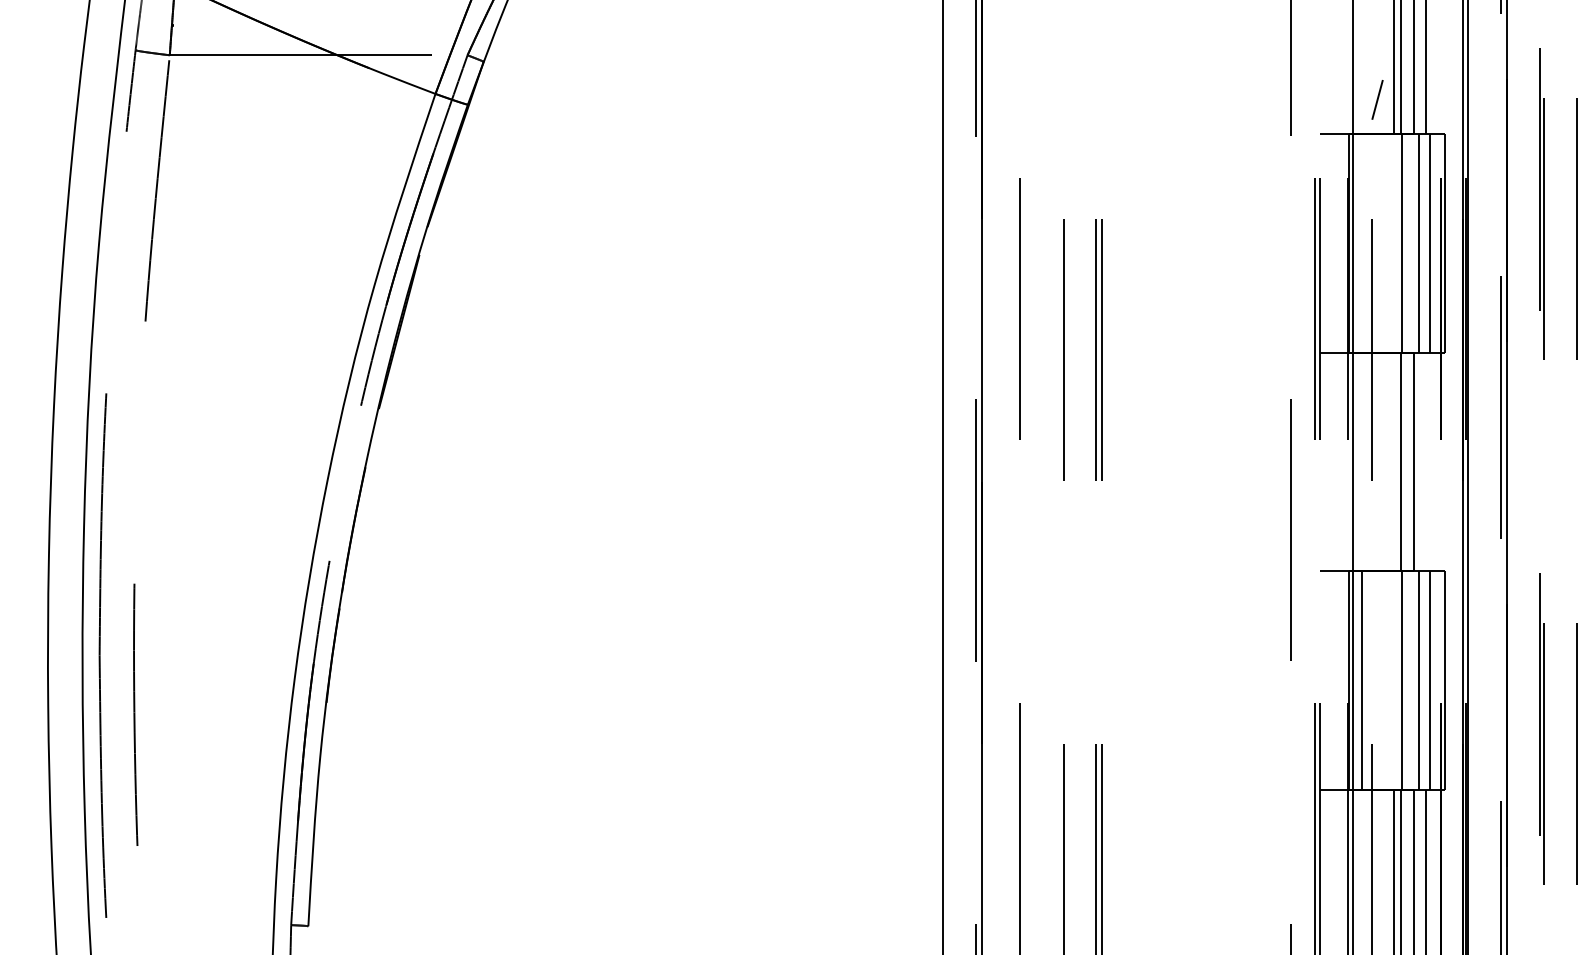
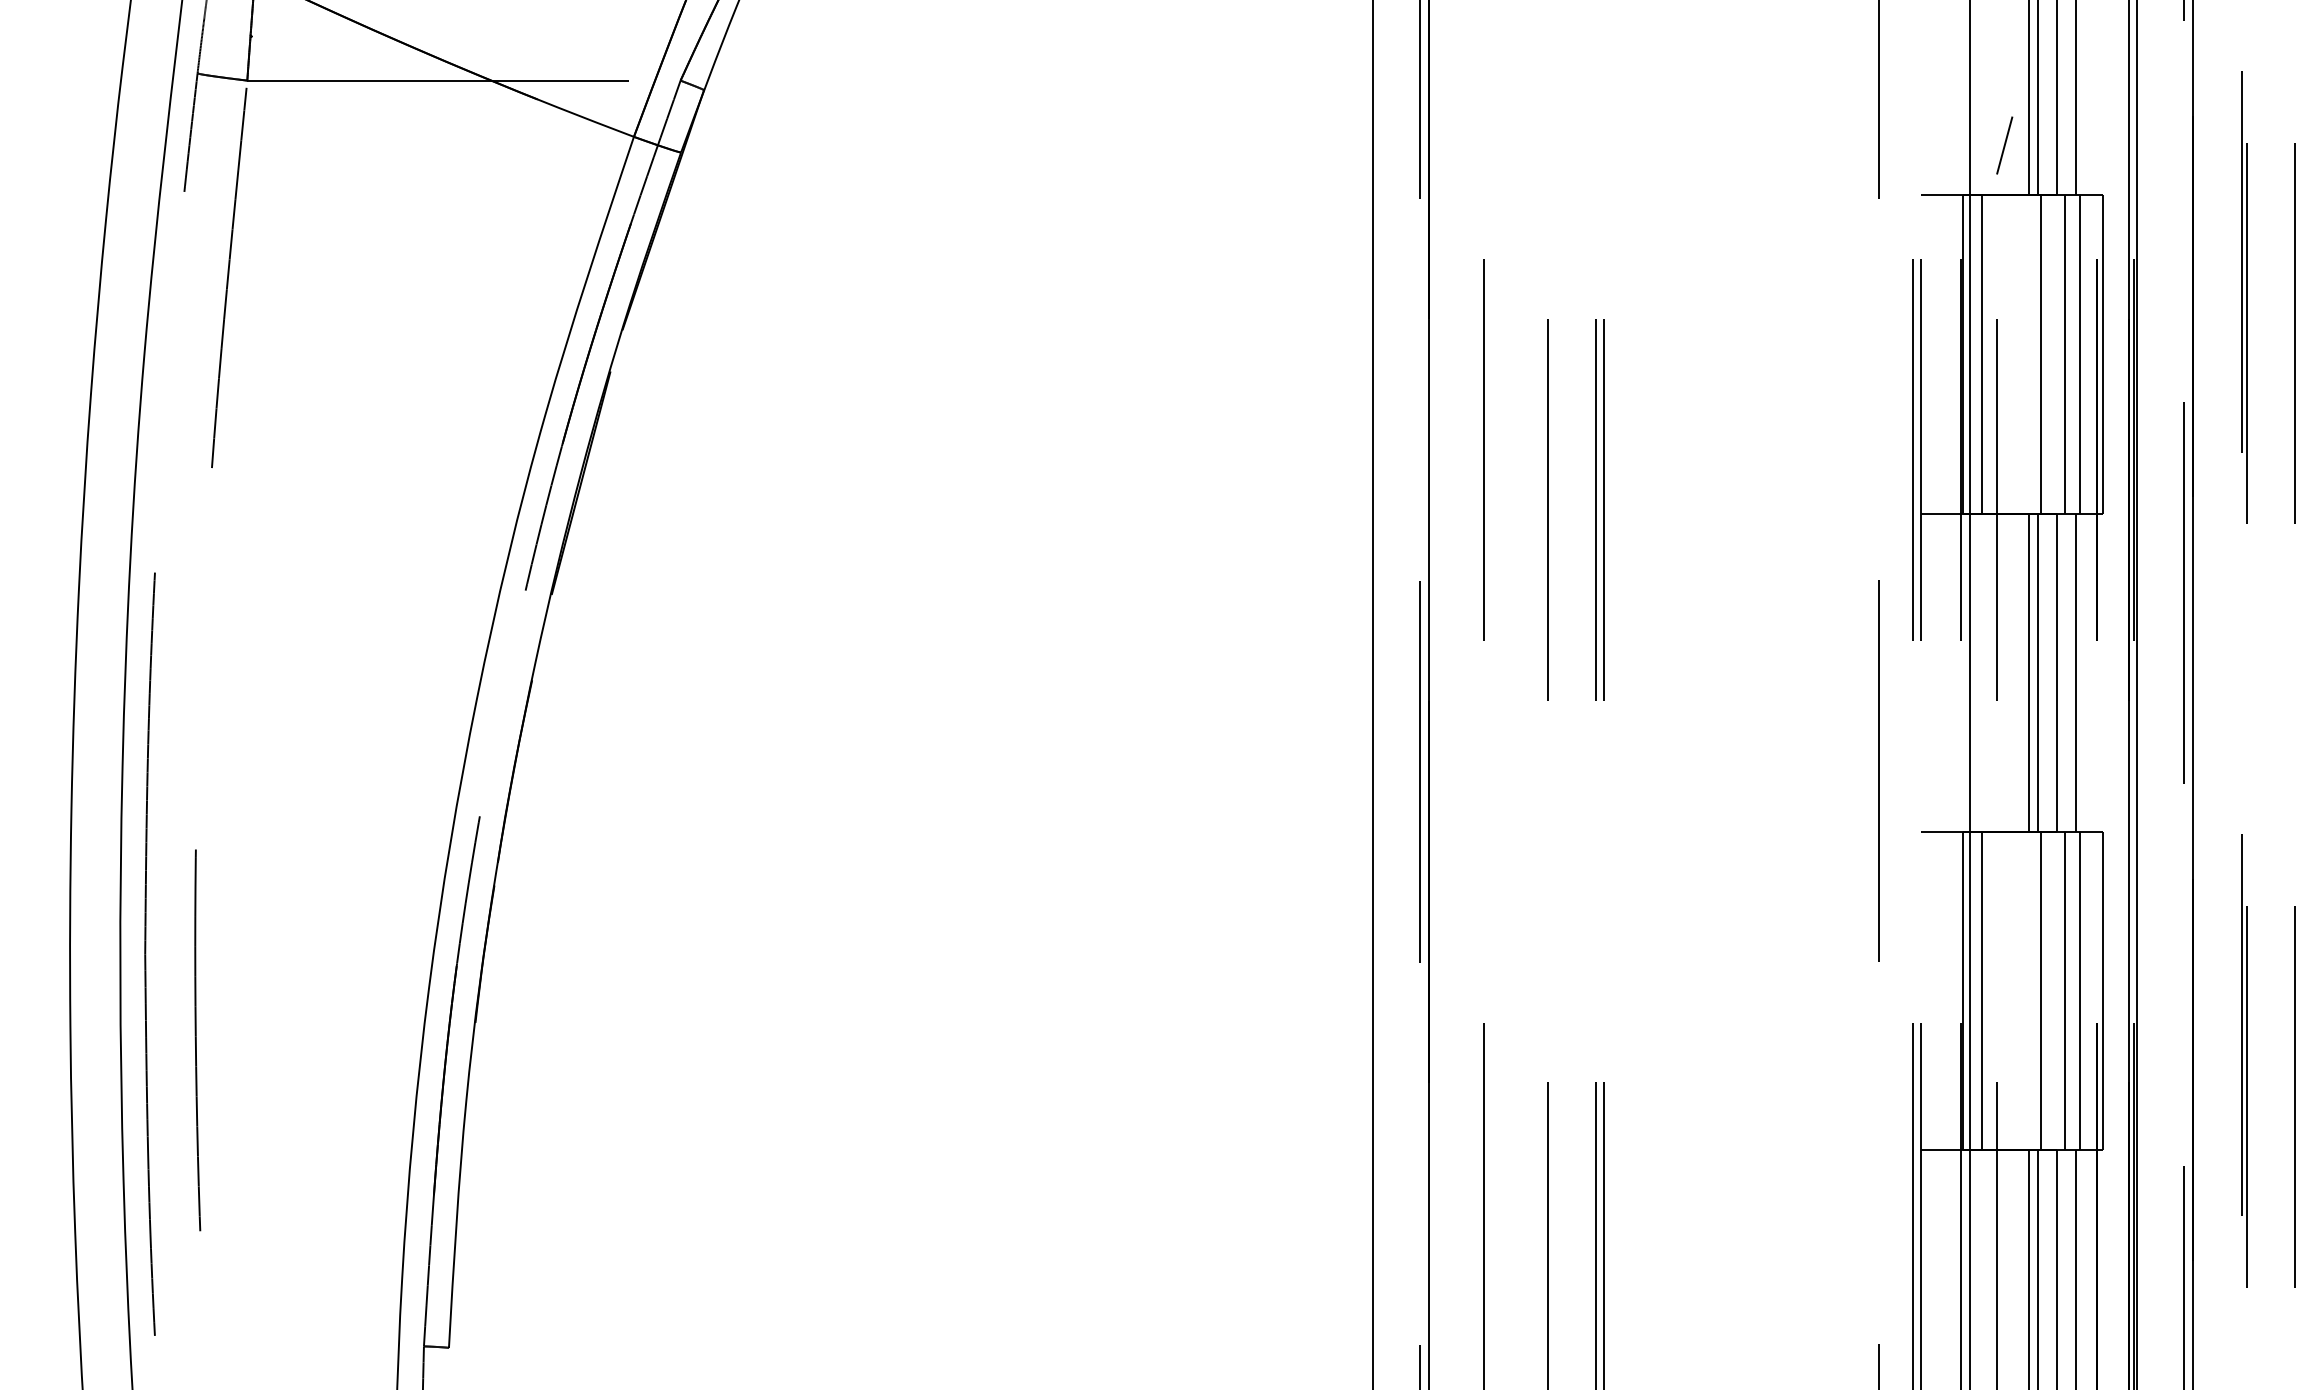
line: (1361, 243) -> (1981, 354), added
line: (1394, 461) -> (2029, 671), added
line: (1426, 461) -> (2075, 671), added

